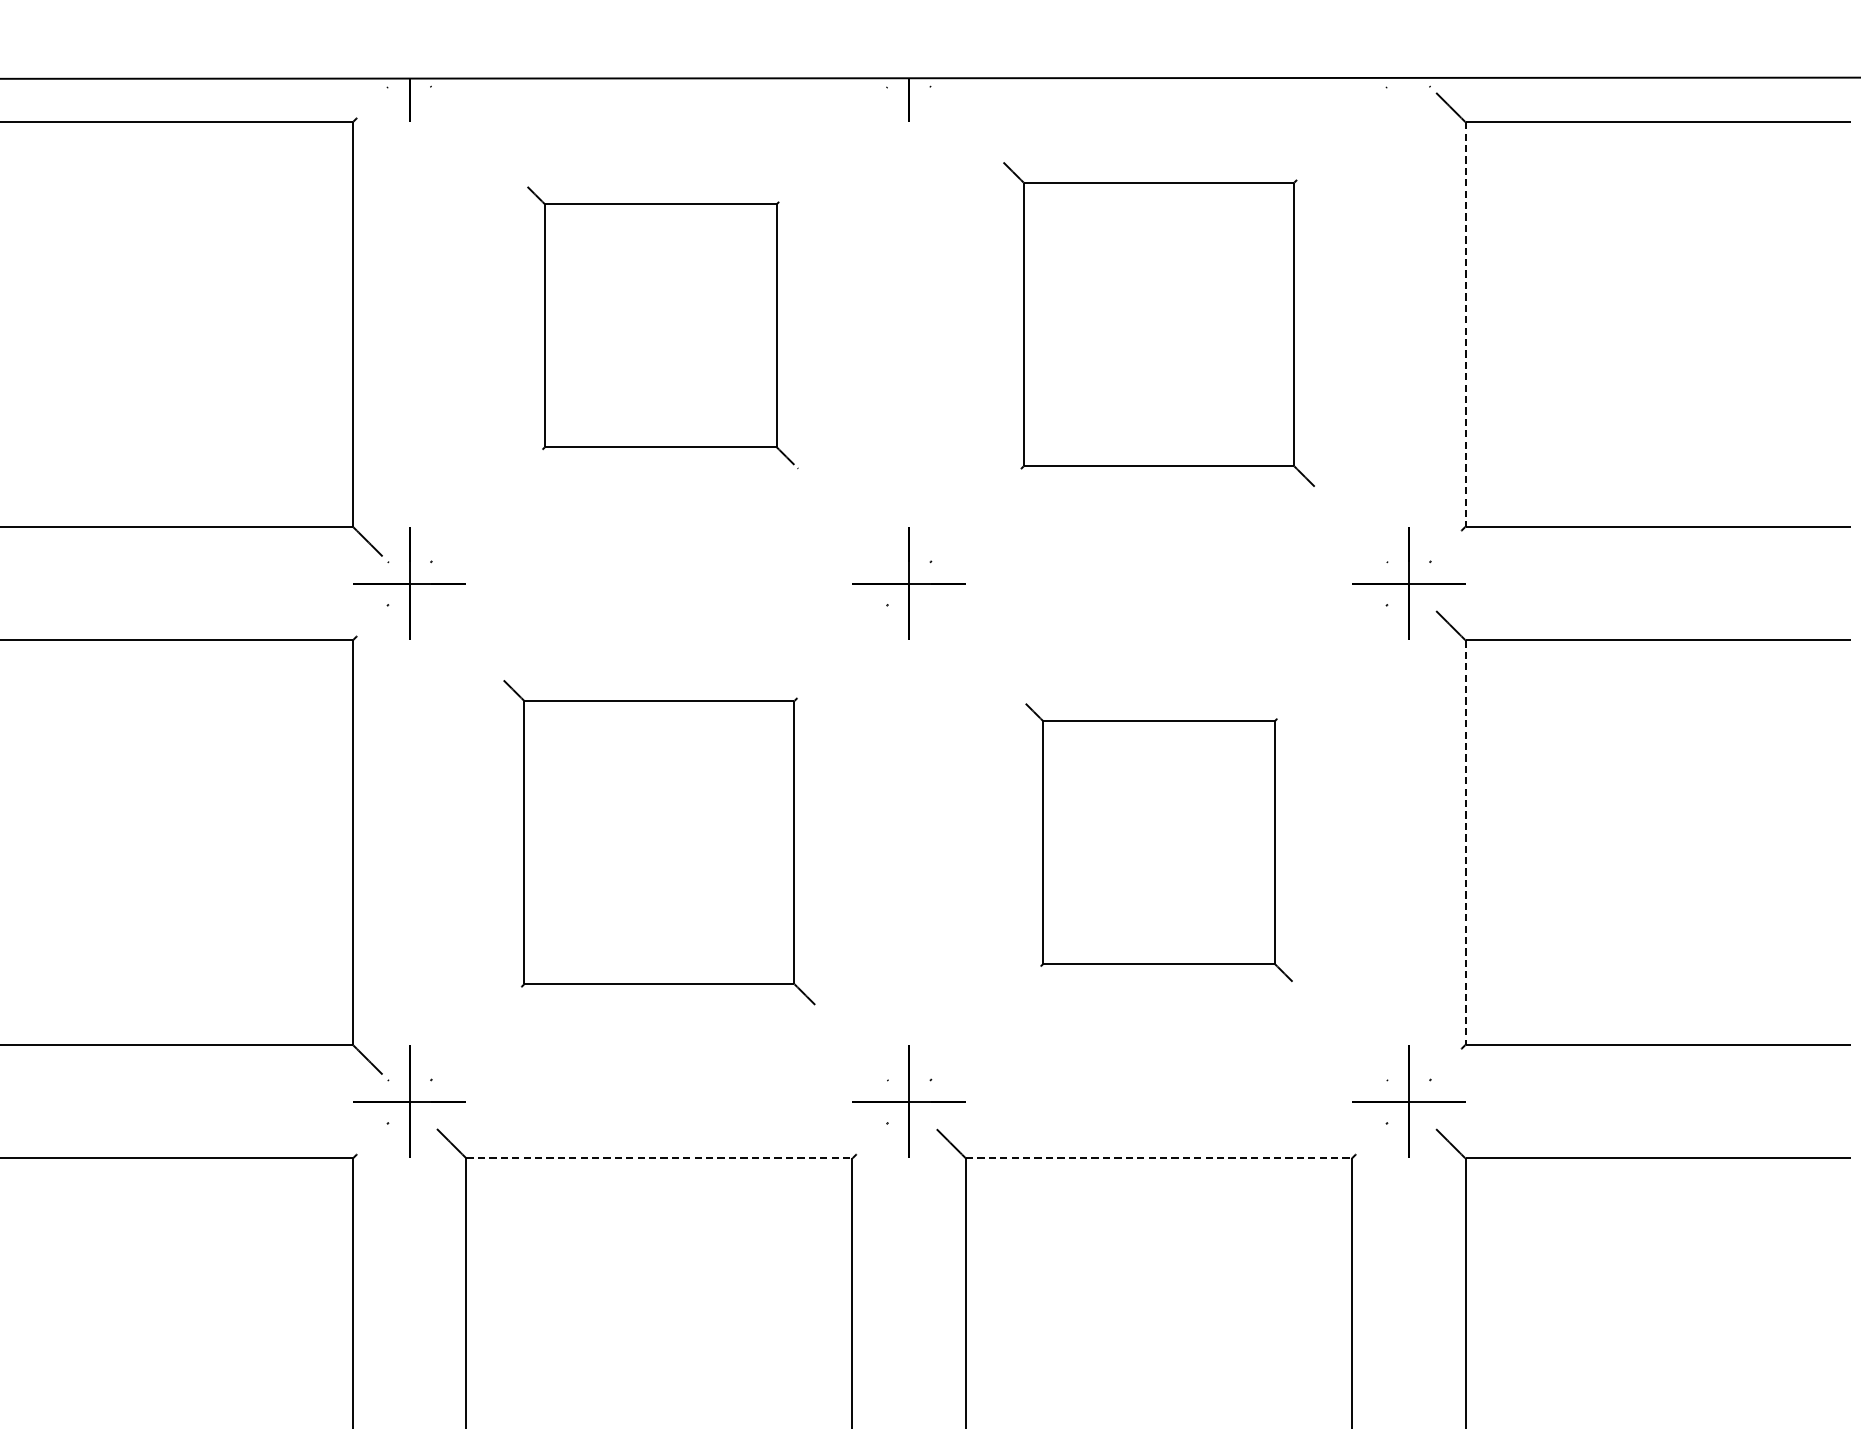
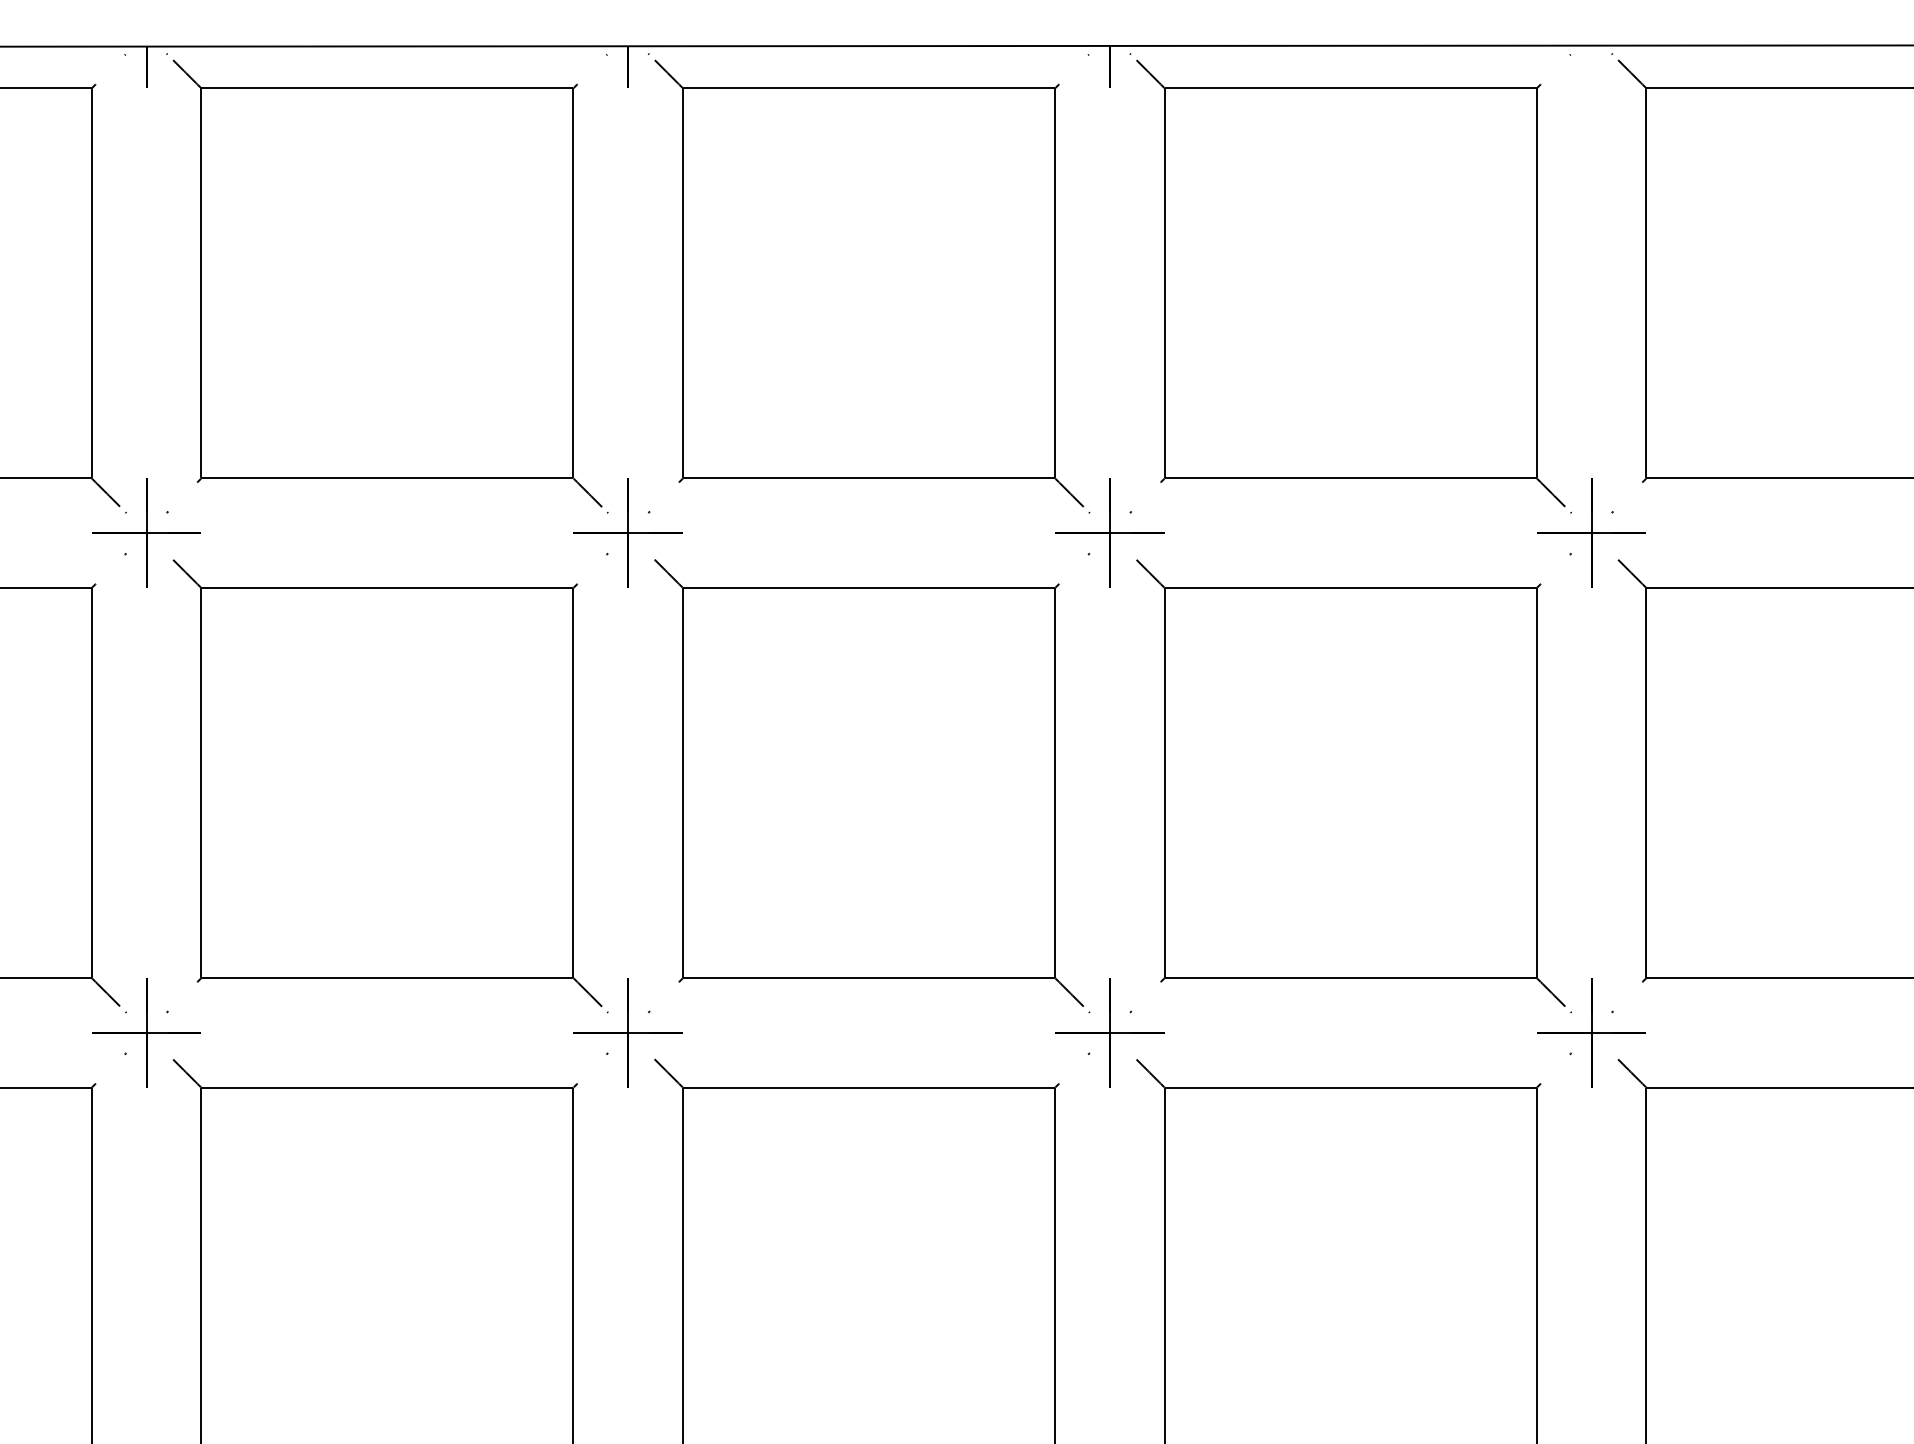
part: (1158, 324) -> (1350, 283), size x1.43
line: (1465, 324) -> (1646, 283), dashed -> solid
part: (662, 327) -> (872, 286), size x1.67
part: (658, 842) -> (868, 782), size x1.43
part: (1158, 842) -> (1350, 782), size x1.67
line: (1465, 843) -> (1646, 783), dashed -> solid
line: (659, 1158) -> (869, 1087), dashed -> solid
line: (1159, 1158) -> (1351, 1087), dashed -> solid

